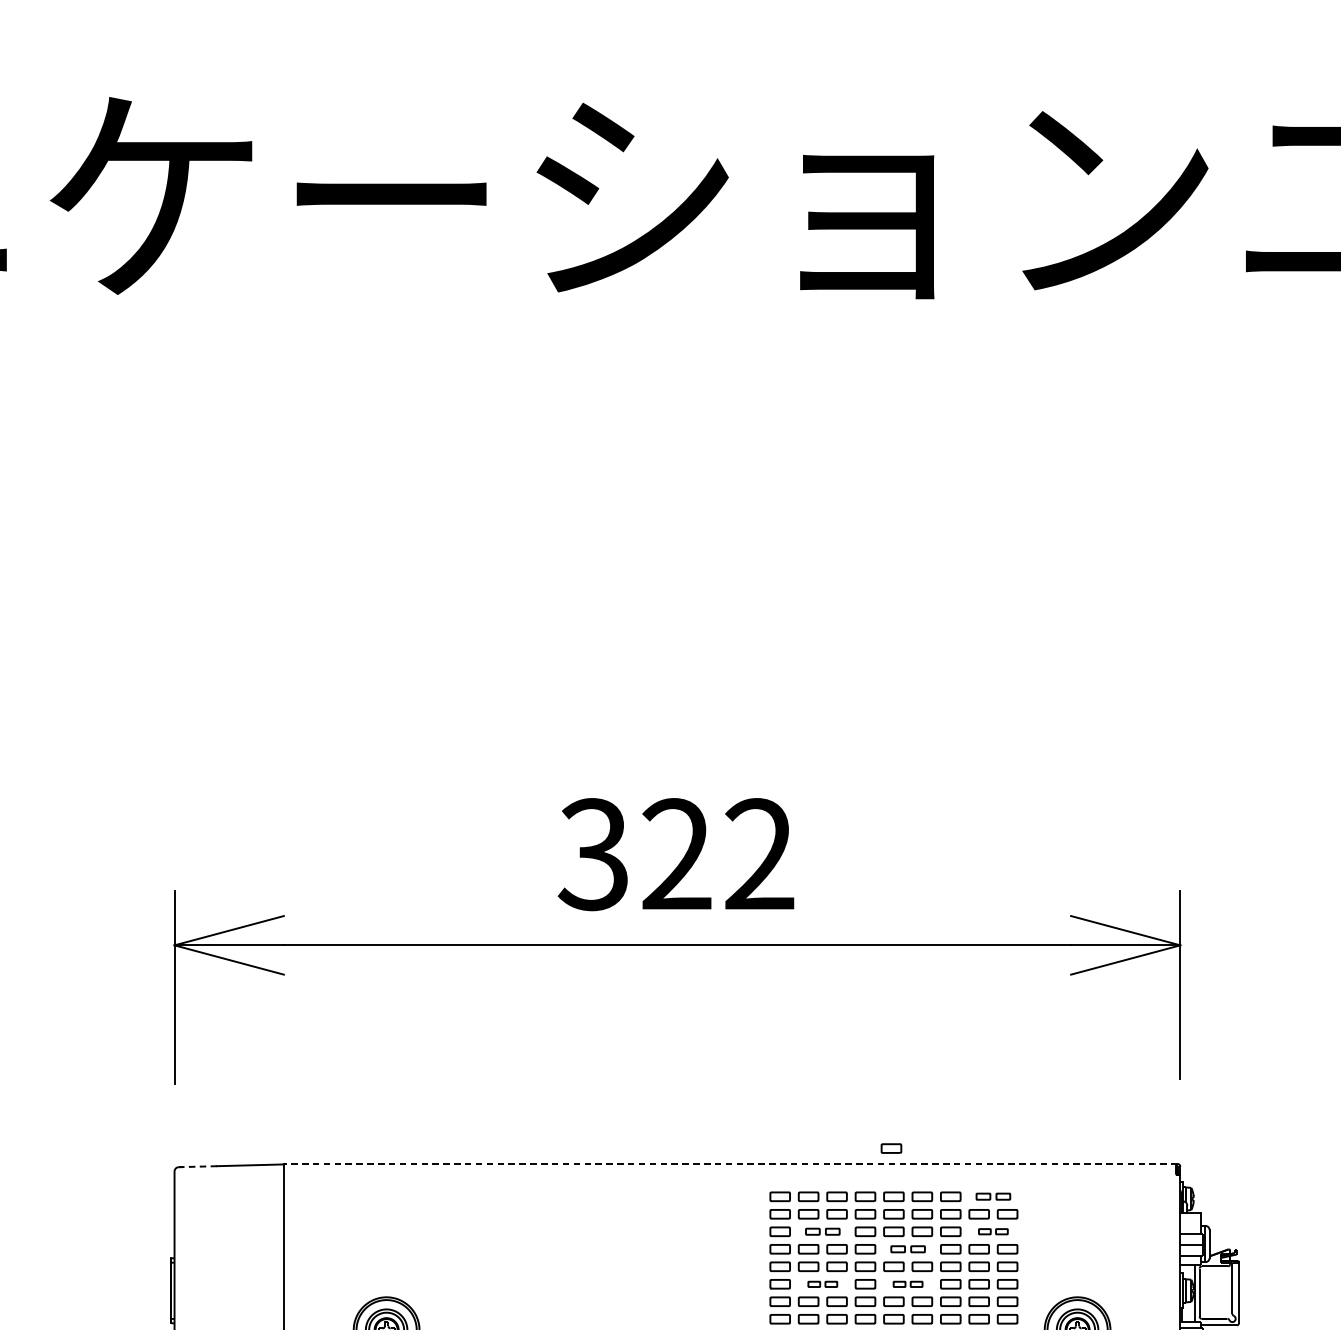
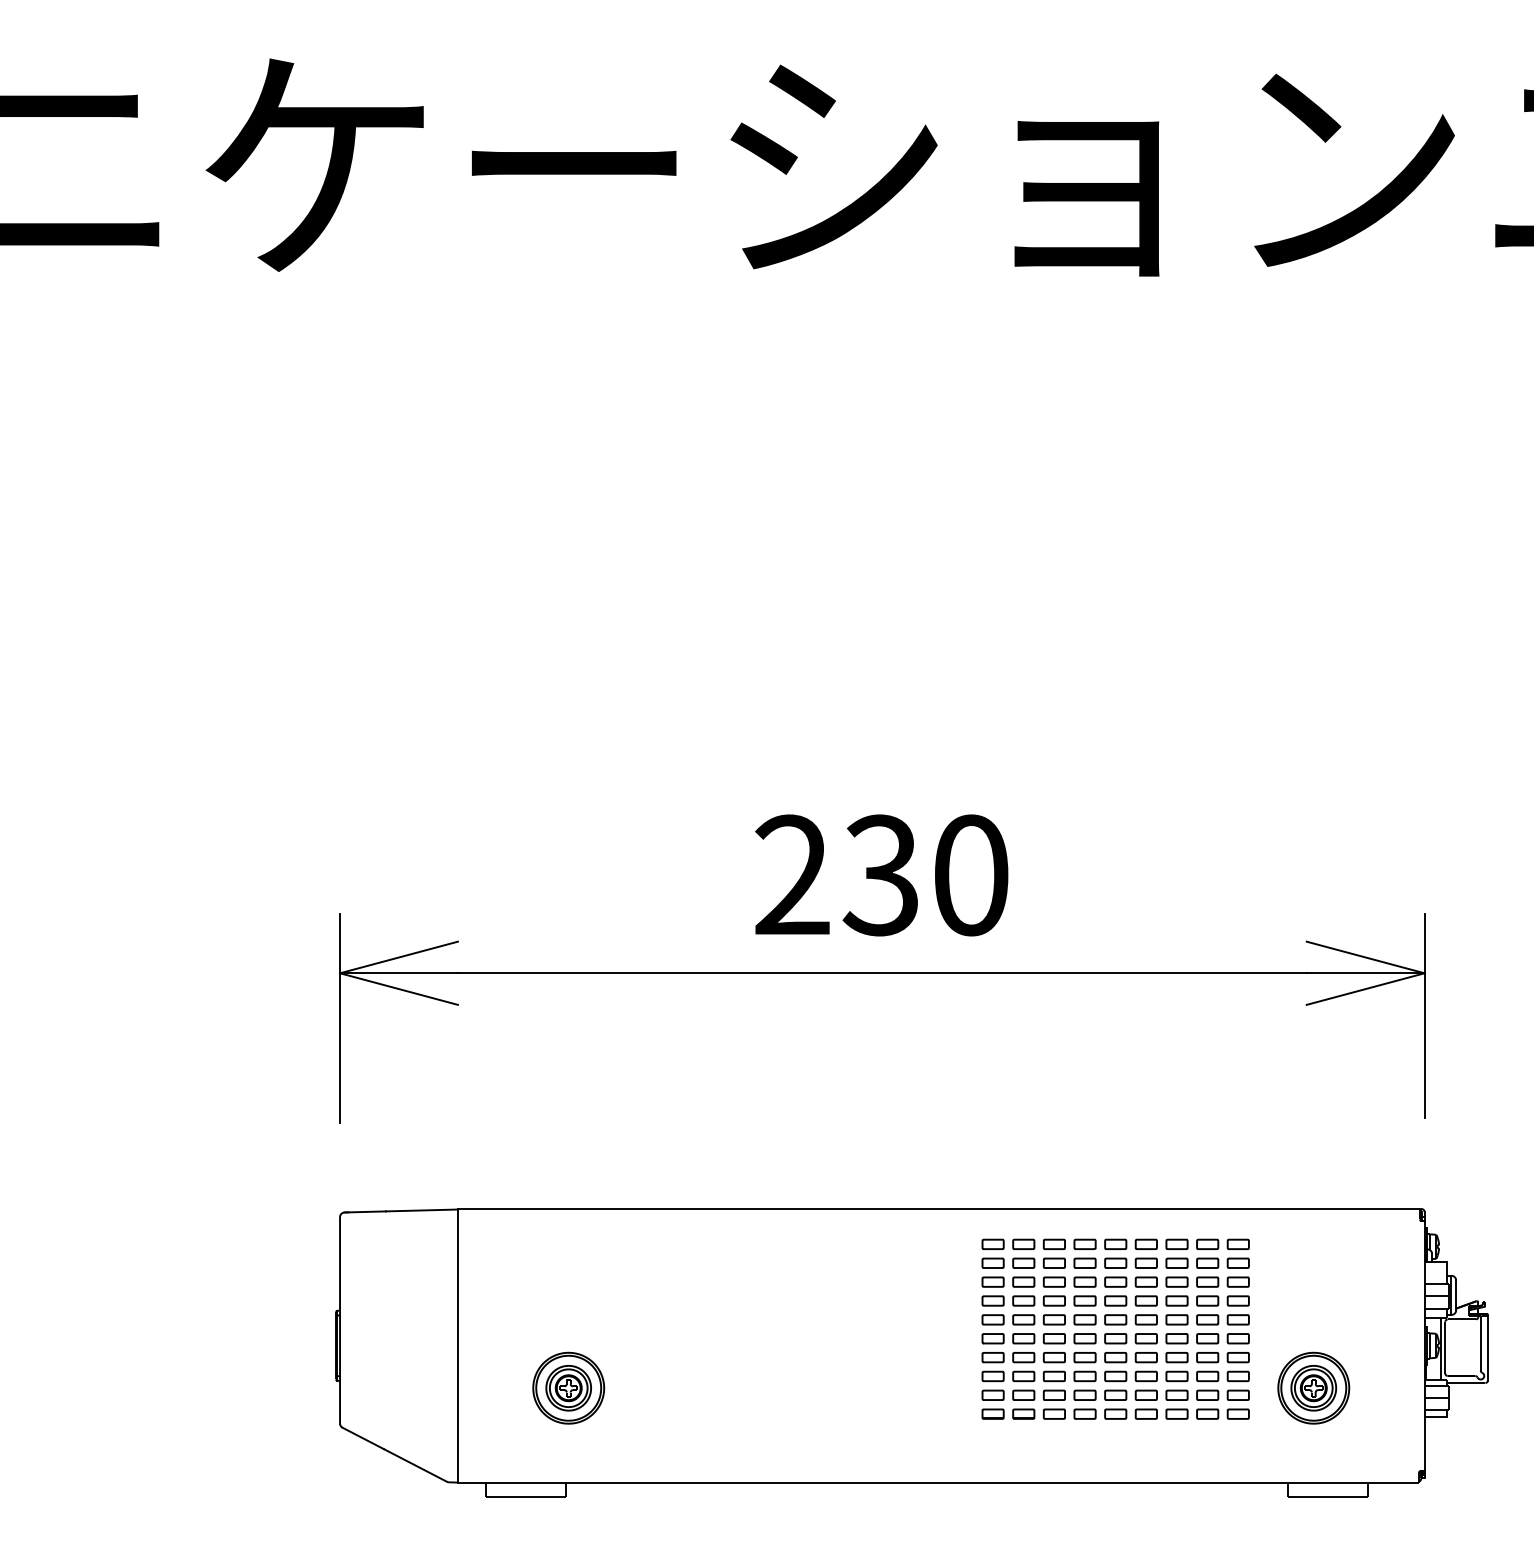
text: (675, 854) -> (880, 875), 322 -> 230
curve: (890, 1144) -> (1112, 1188), removed
line: (730, 1164) -> (939, 1209), dashed -> solid
line: (198, 1166) -> (365, 1211), dashed -> solid
part: (992, 1195) -> (1222, 1243), size x1.43
part: (822, 1231) -> (1038, 1281), size x1.43
part: (992, 1231) -> (1222, 1281), size x1.67
part: (907, 1248) -> (1130, 1300), size x1.43
part: (822, 1284) -> (1038, 1338), size x1.67
part: (907, 1284) -> (1130, 1338), size x1.67

